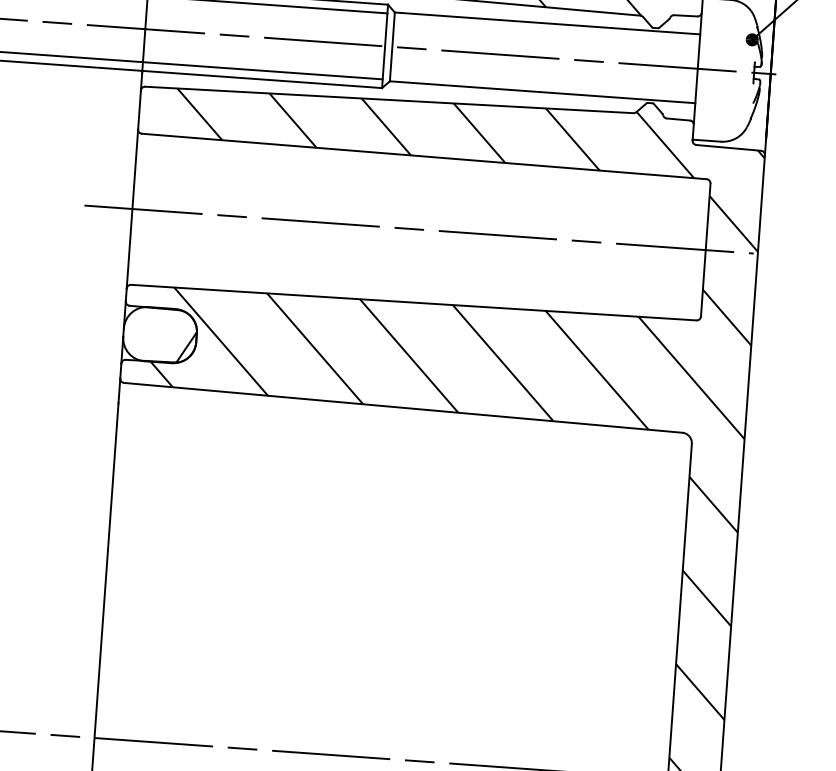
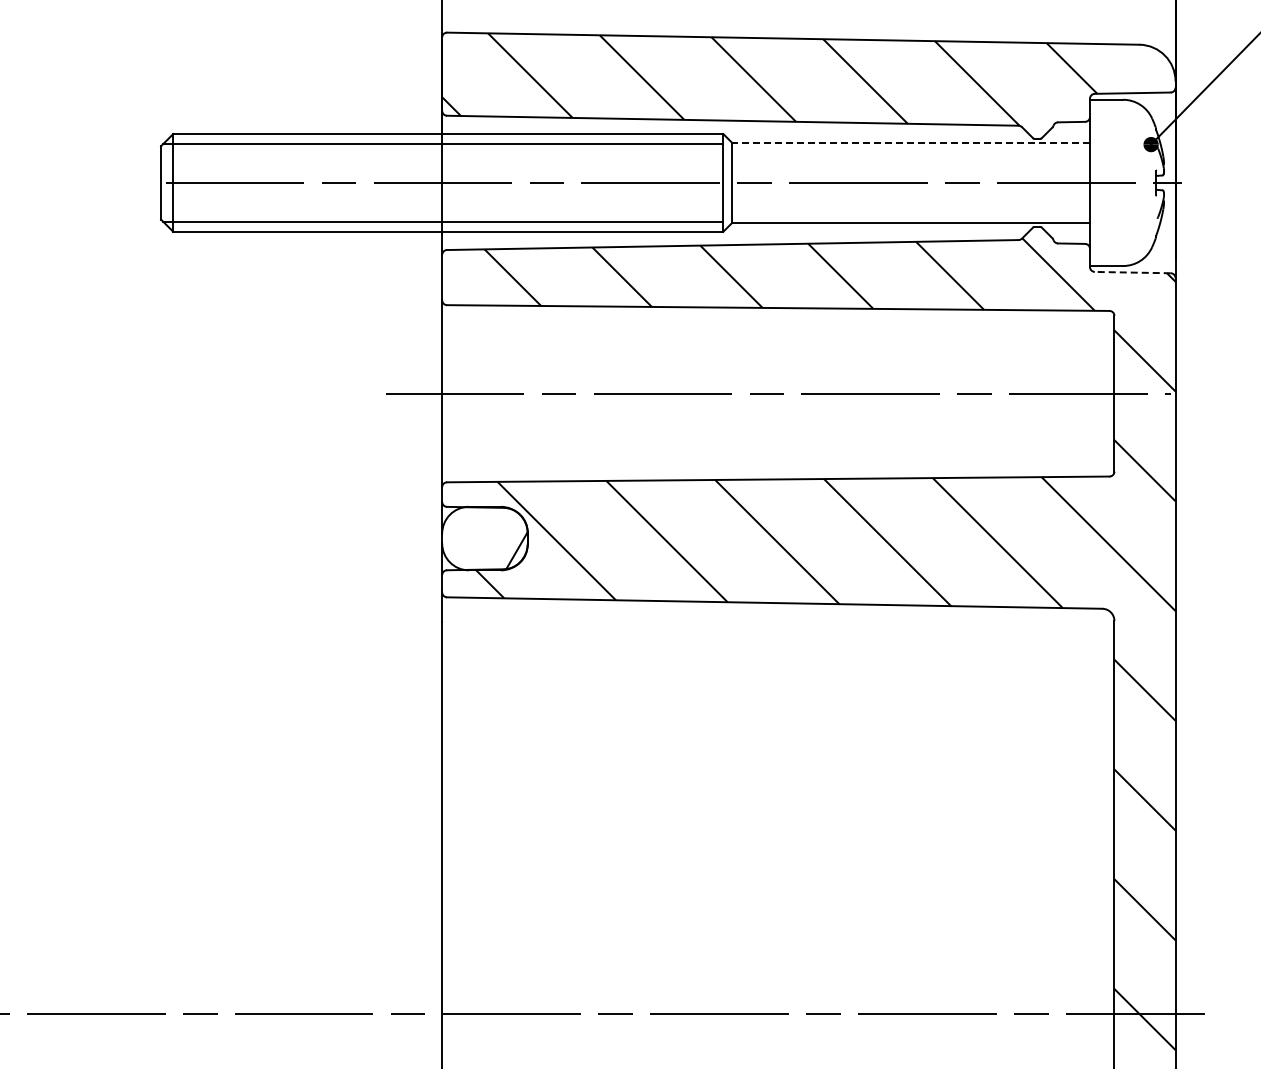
line: (547, 23) -> (910, 142), solid -> dashed
line: (728, 147) -> (1132, 272), solid -> dashed

